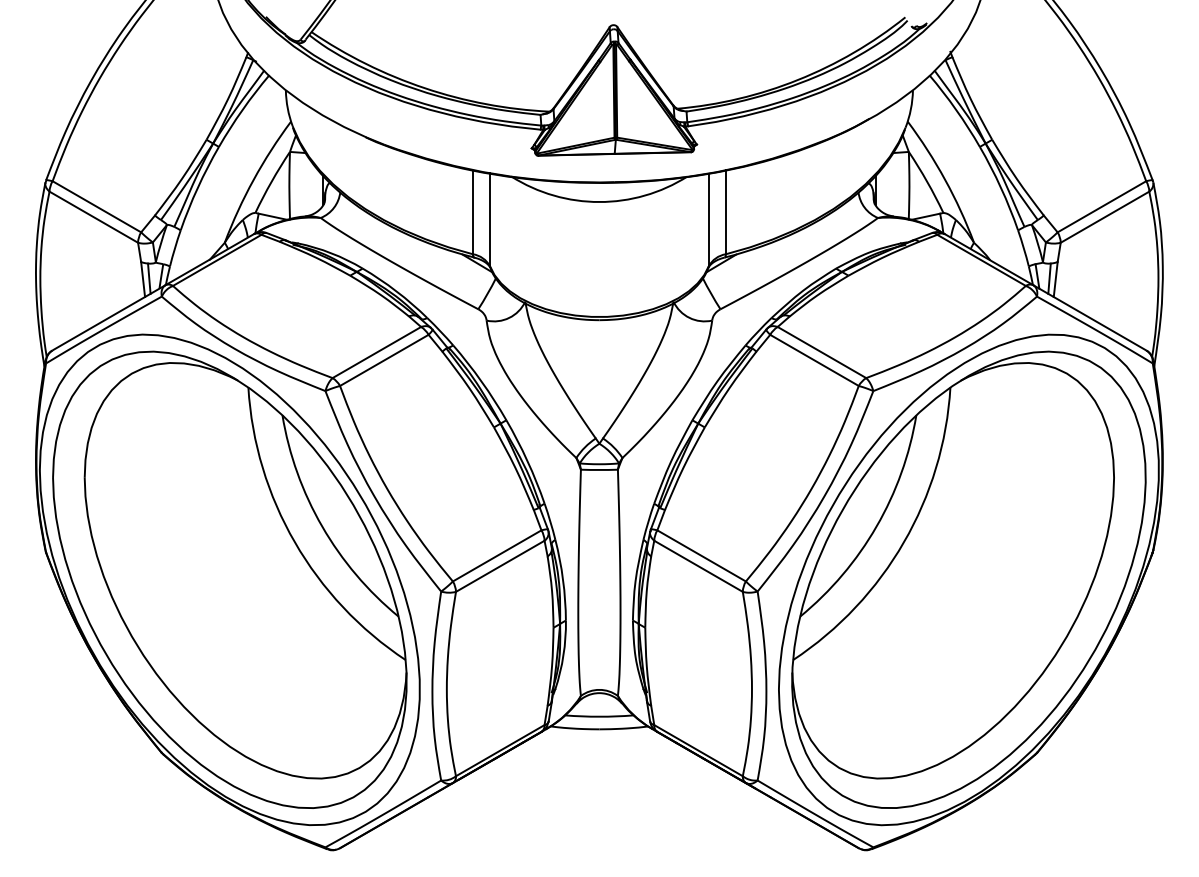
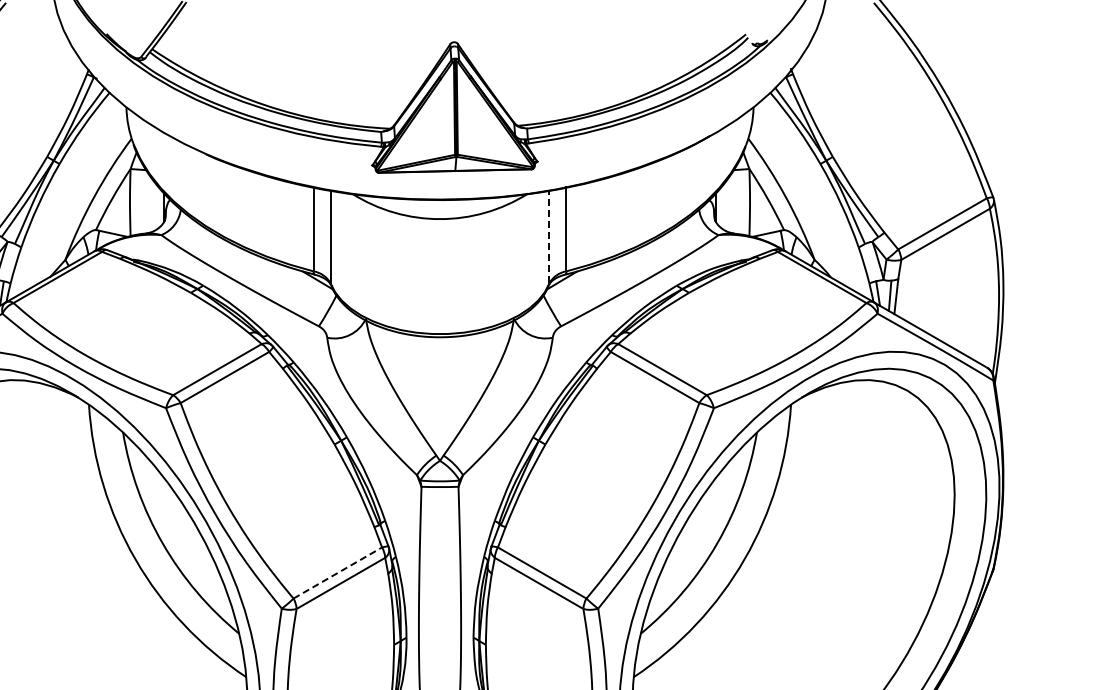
line: (708, 219) -> (549, 236), solid -> dashed
line: (497, 555) -> (338, 572), solid -> dashed

